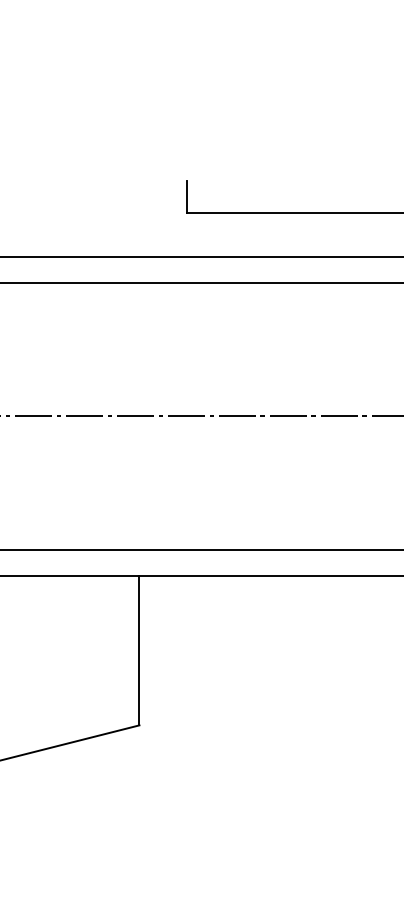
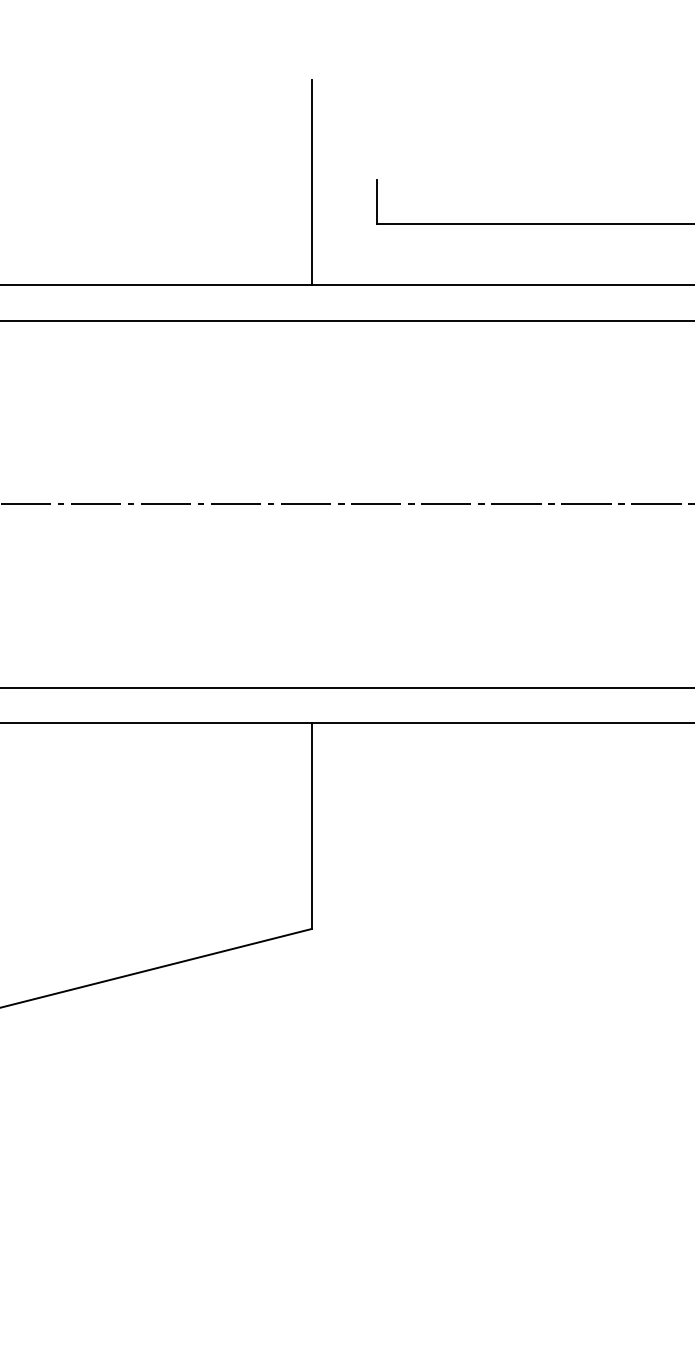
line: (139, 182) -> (311, 182), added

